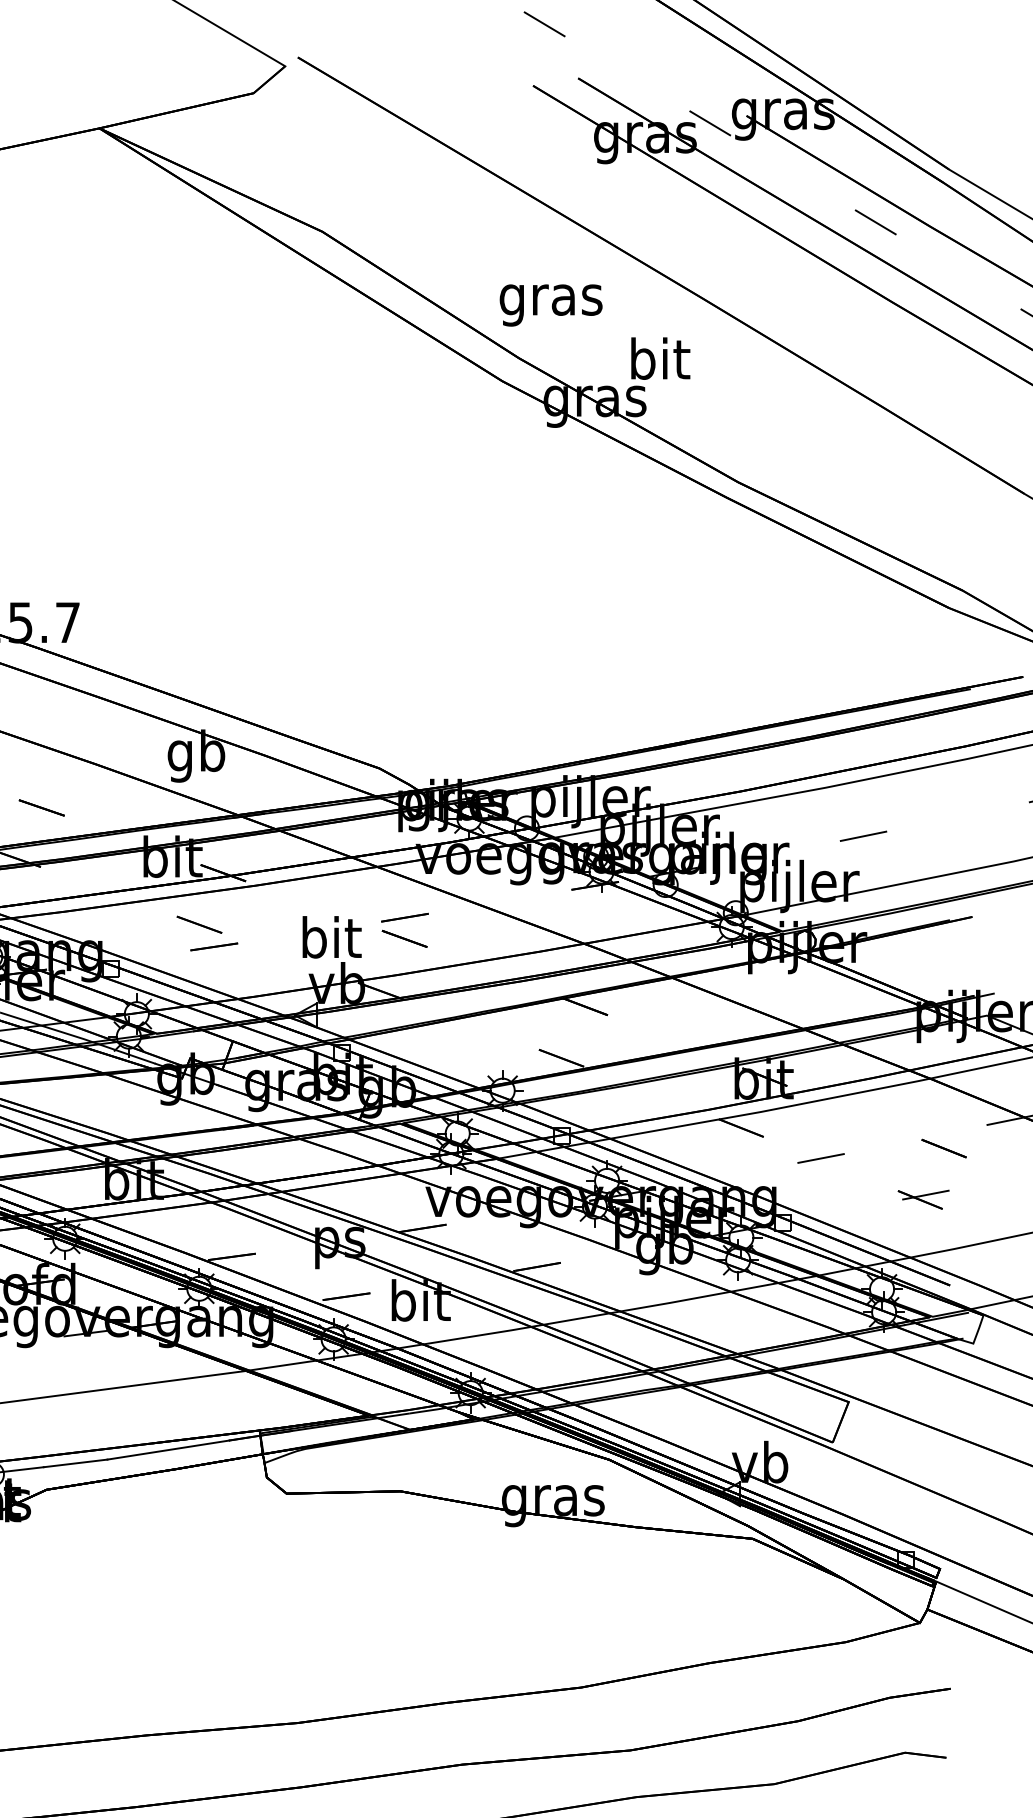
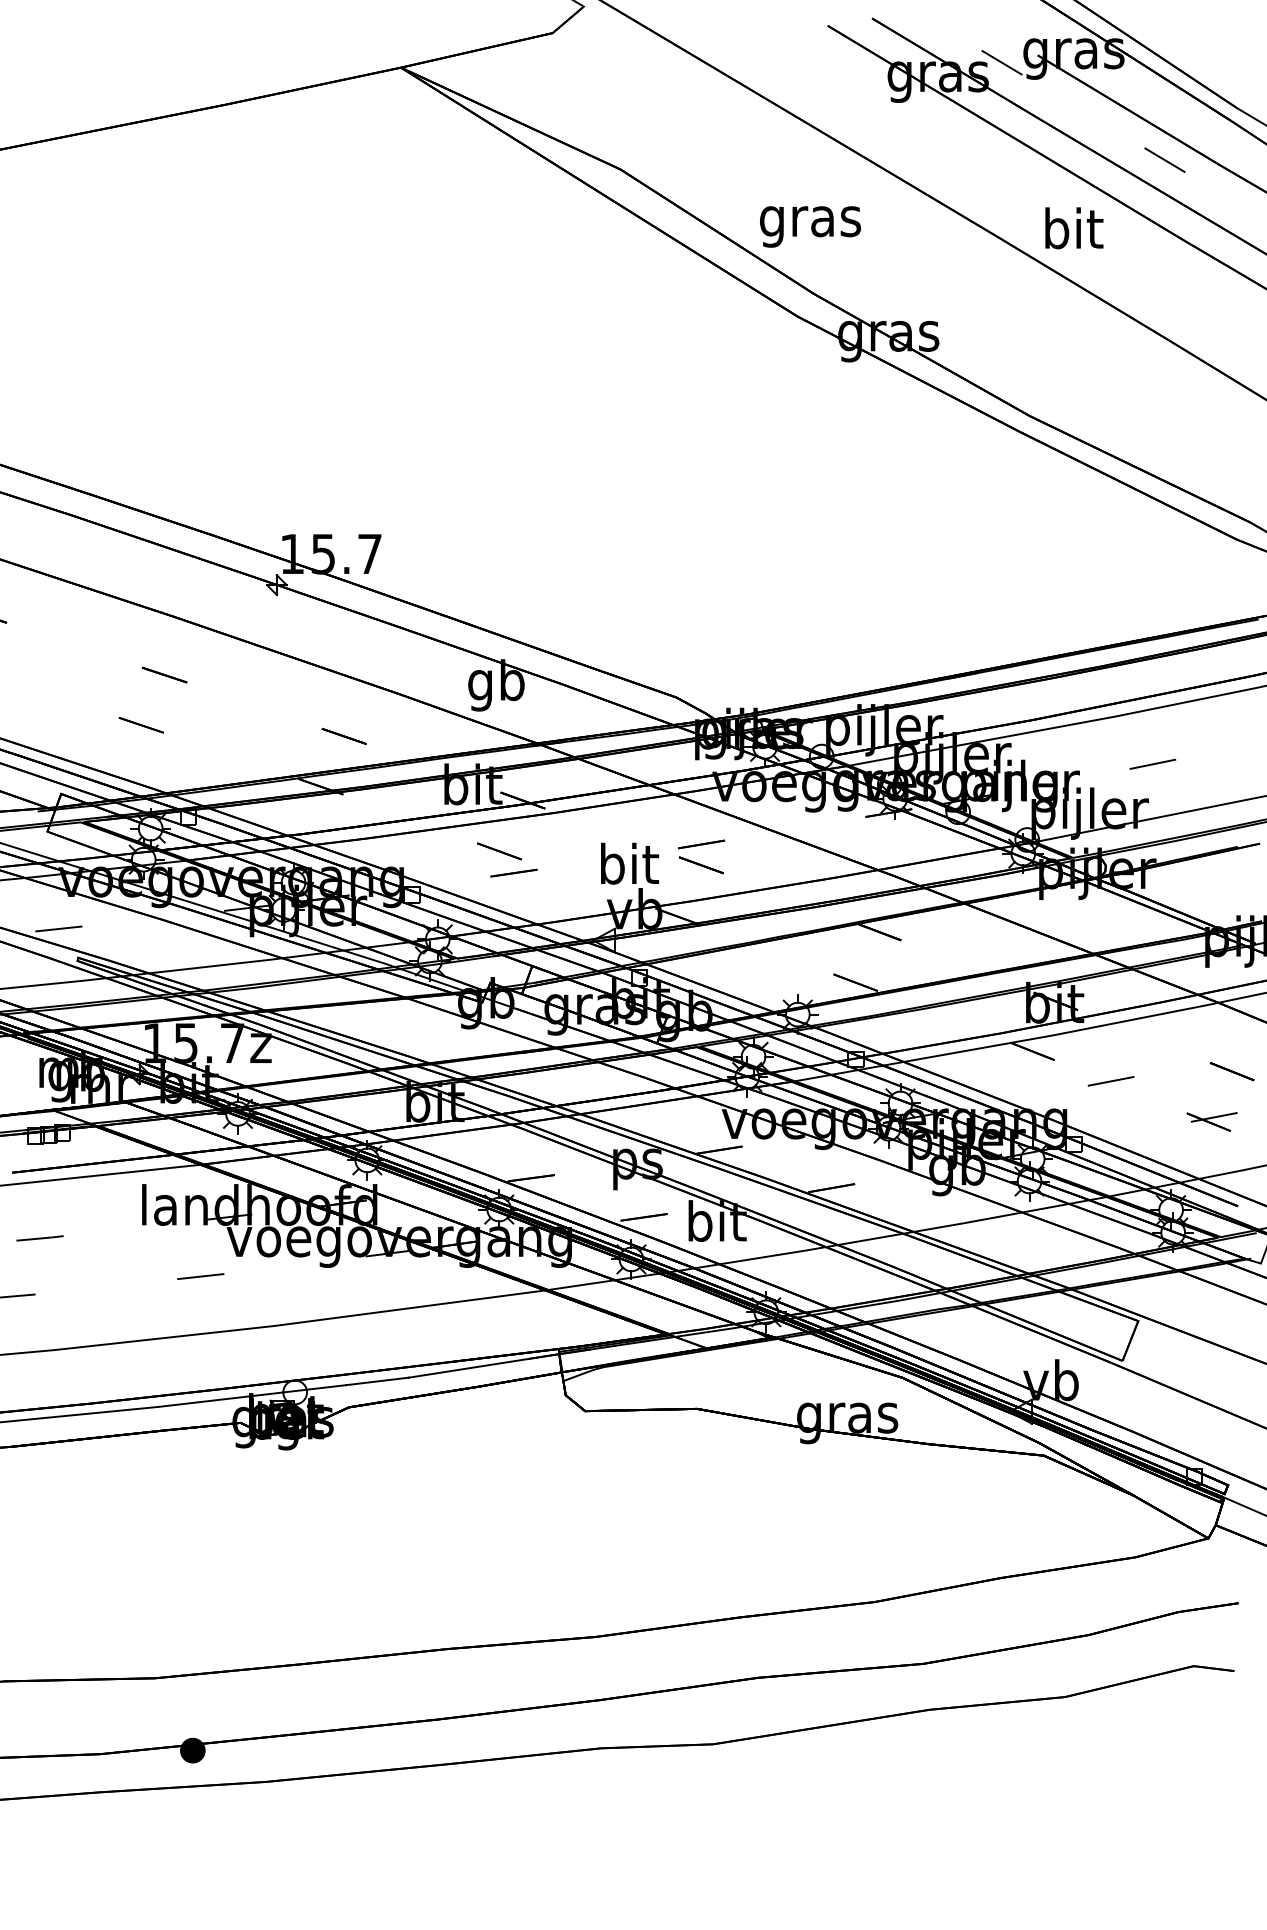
text: (551, 305) -> (810, 226), moved
text: (660, 358) -> (1074, 228), moved

